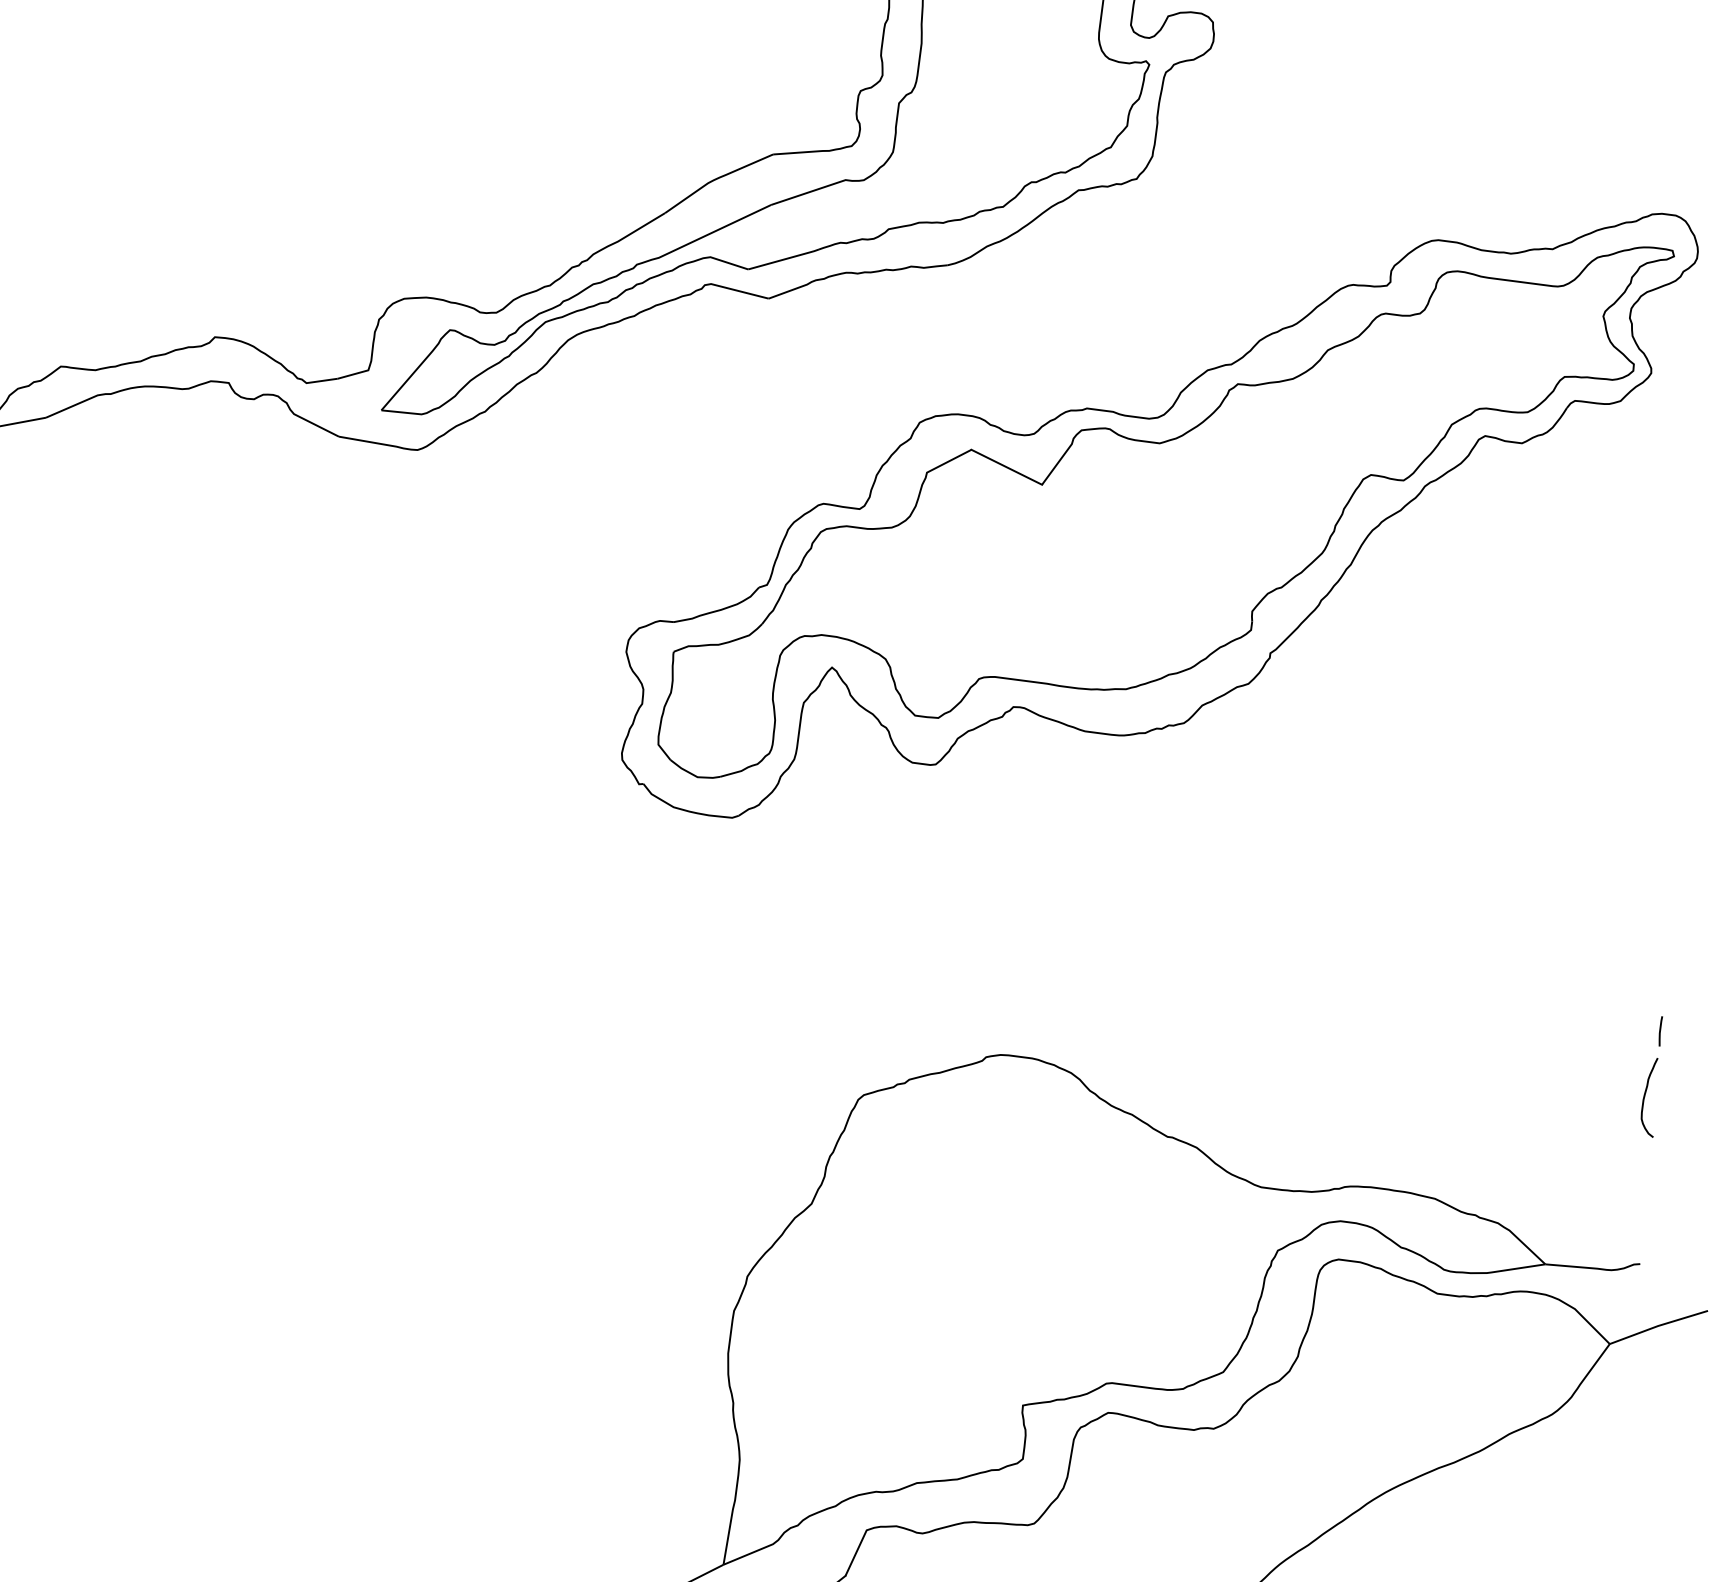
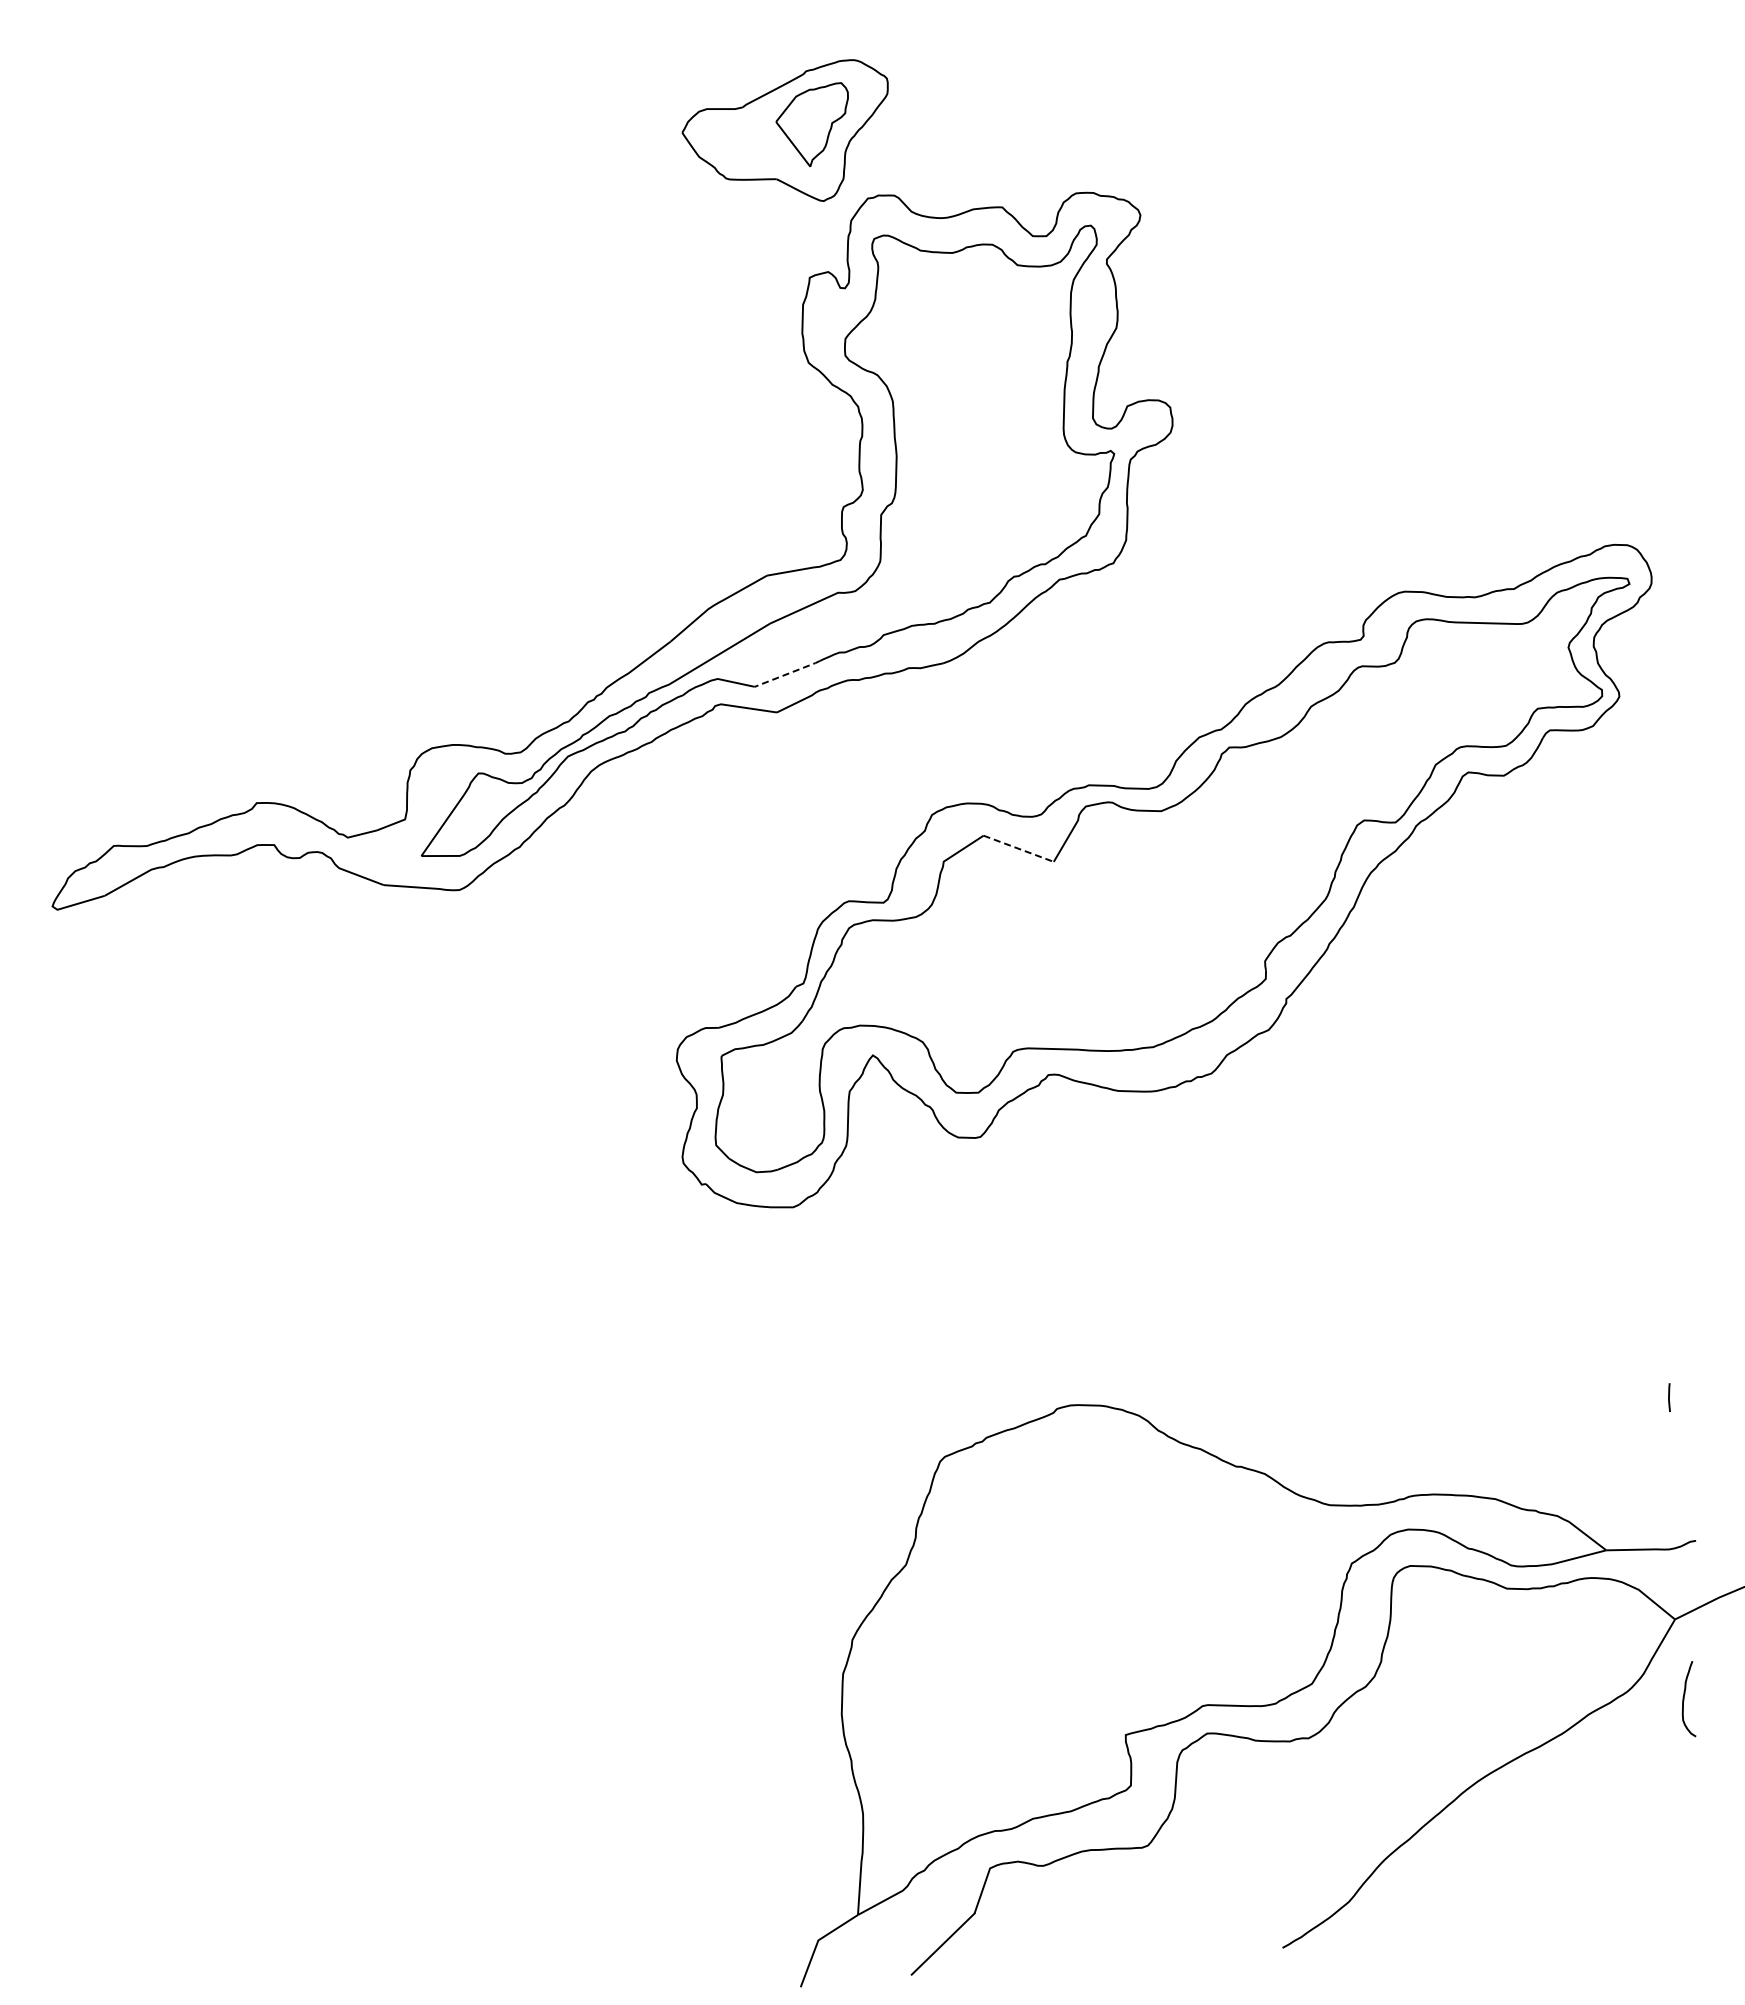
line: (785, 259) -> (788, 673), solid -> dashed
line: (1007, 467) -> (1019, 848), solid -> dashed
line: (1660, 1031) -> (1669, 1397), moved
curve: (1645, 1097) -> (1684, 1699), moved

